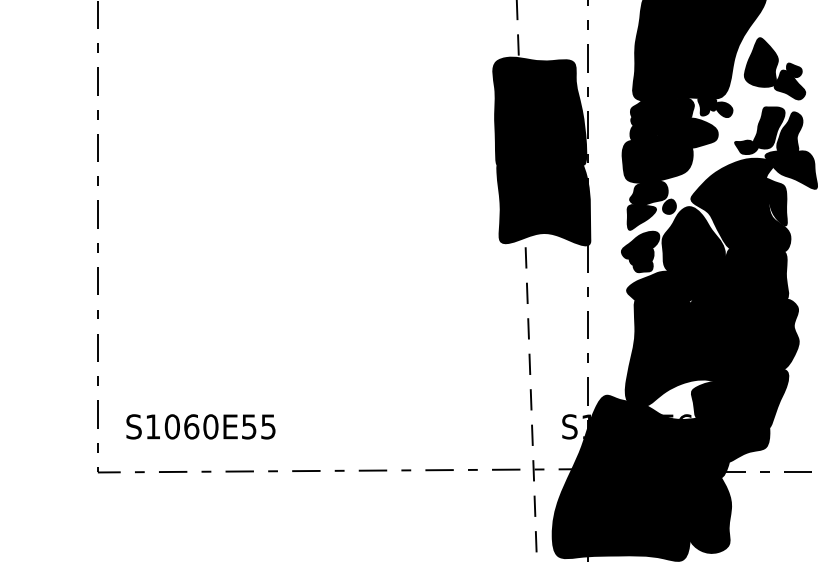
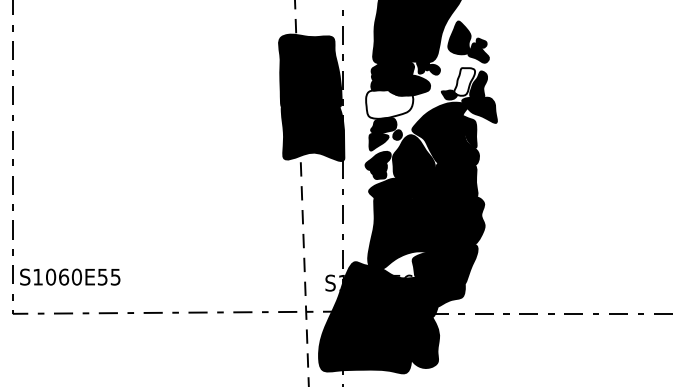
fill: (768, 127) -> (464, 81), removed
fill: (657, 161) -> (389, 104), removed
text: (201, 425) -> (70, 276), moved

